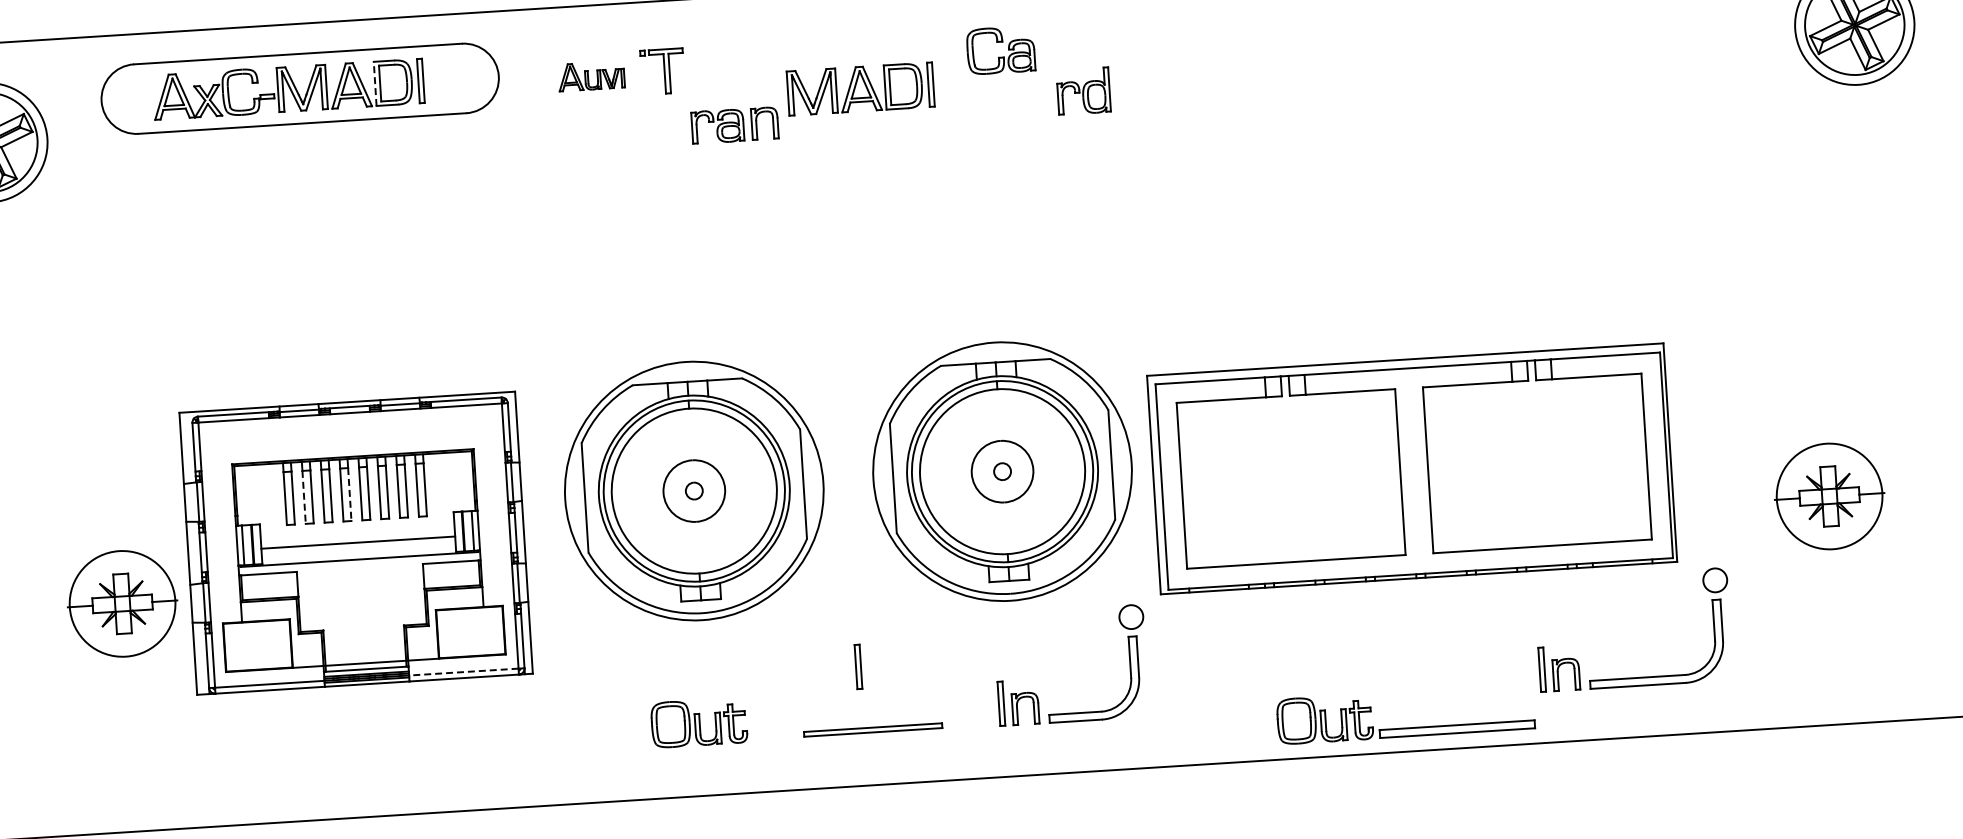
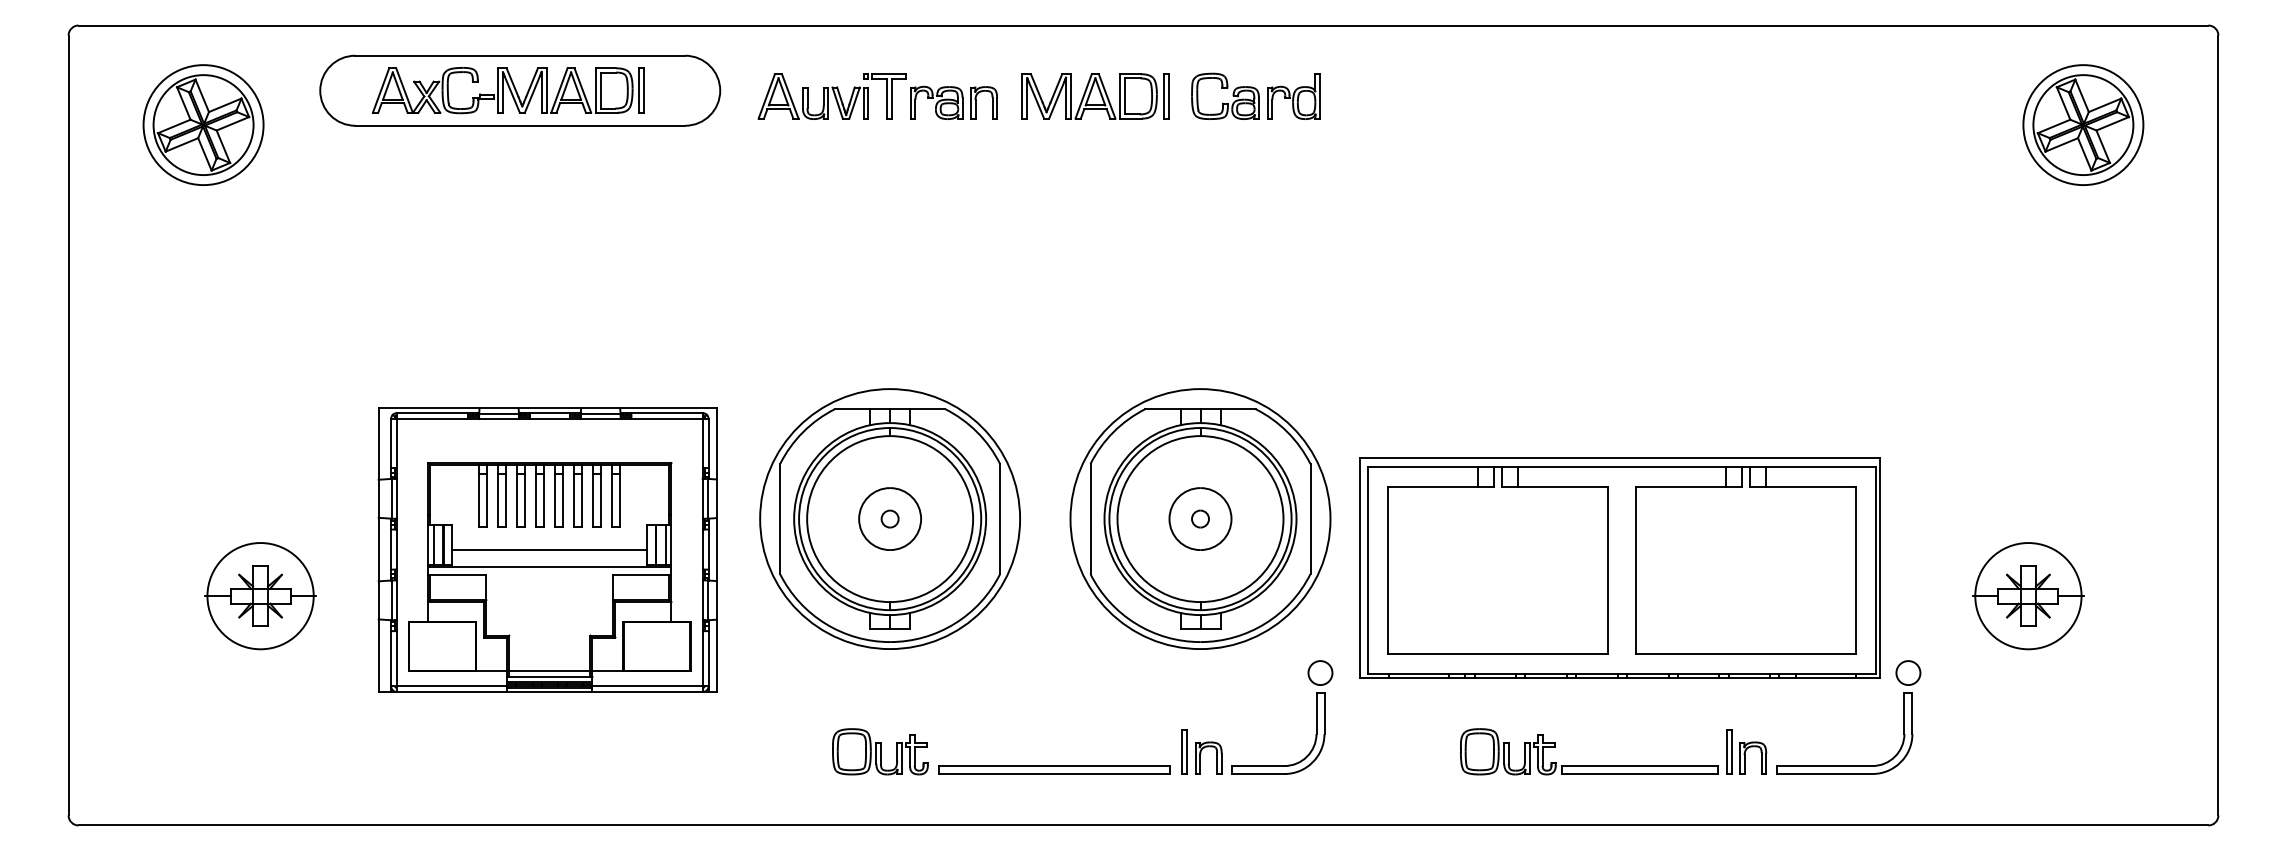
part: (590, 76) -> (812, 96), size x1.67
line: (374, 83) -> (595, 90), dashed -> solid
part: (860, 89) -> (1095, 96), moved
part: (1083, 91) -> (1293, 96), moved
part: (734, 125) -> (953, 102), moved
part: (1411, 468) -> (1619, 567), moved
line: (349, 494) -> (544, 500), dashed -> solid
line: (304, 497) -> (498, 500), dashed -> solid
part: (122, 604) -> (260, 596), moved
part: (858, 666) -> (1043, 705), removed
line: (463, 672) -> (647, 686), dashed -> solid
part: (1406, 727) -> (1589, 765), moved
part: (873, 729) -> (1054, 769), size x1.67

